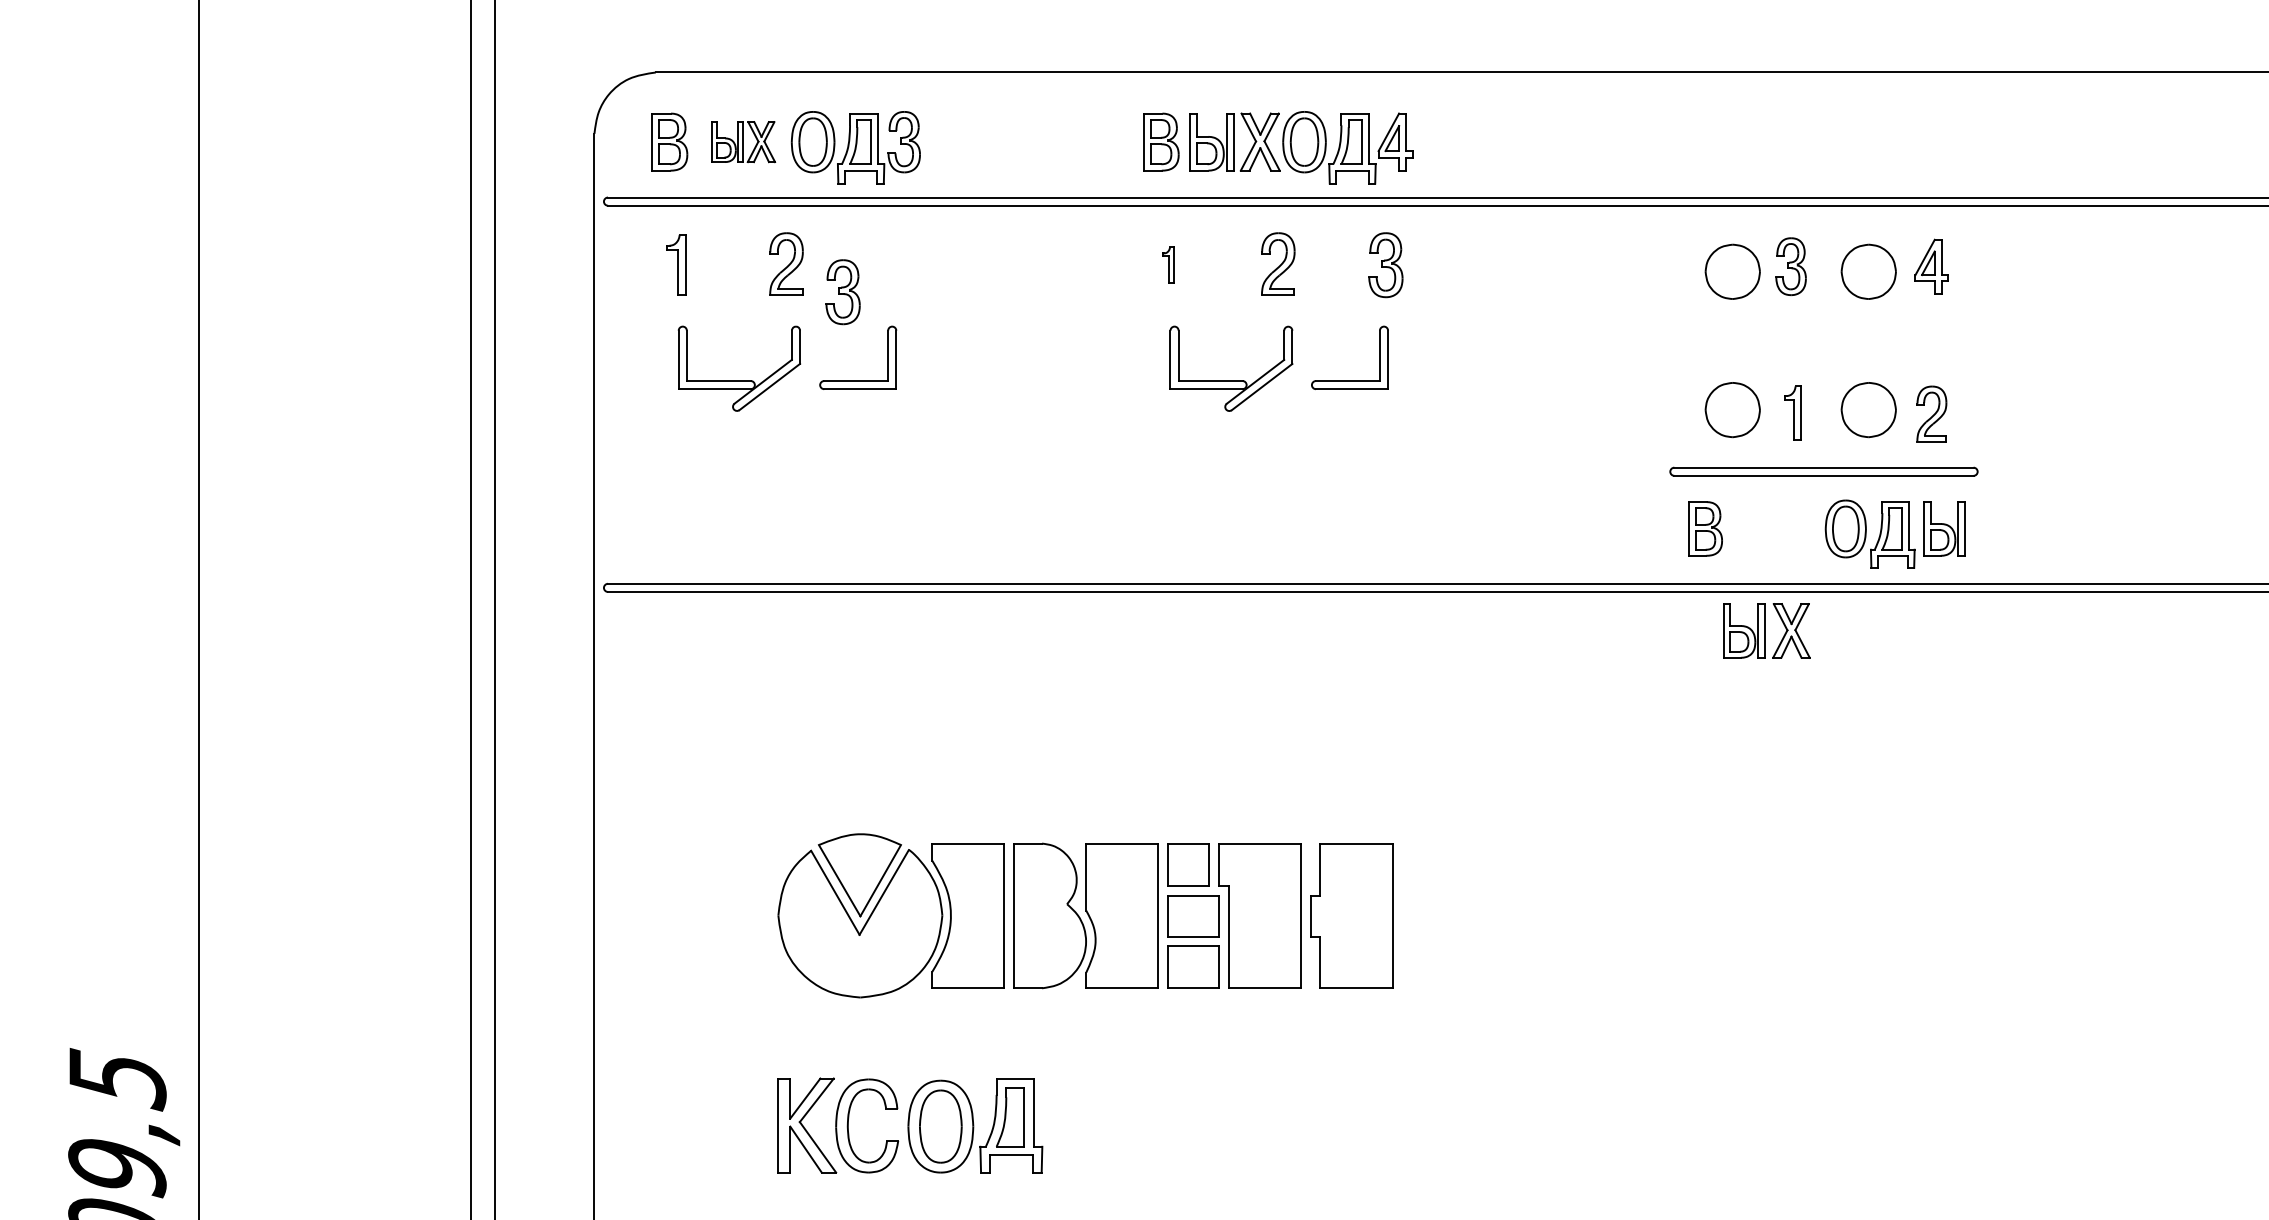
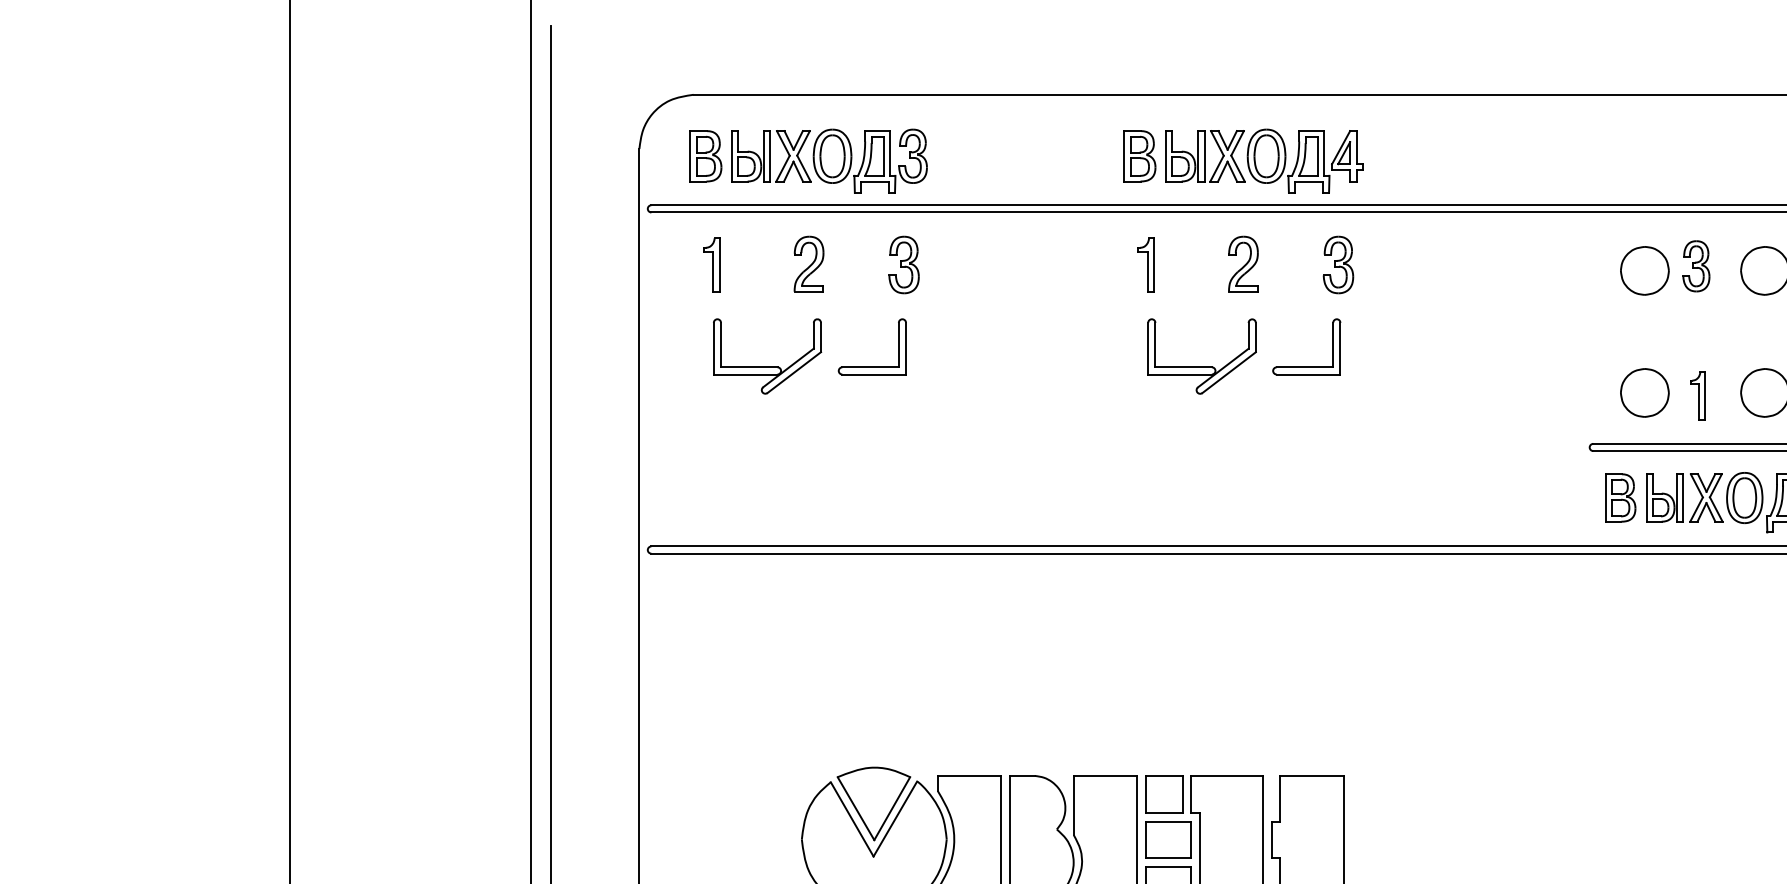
part: (743, 141) -> (771, 155), size x1.43
part: (1167, 264) -> (1145, 264), size x1.67
part: (842, 292) -> (903, 265), moved
part: (1766, 630) -> (1684, 497), moved

